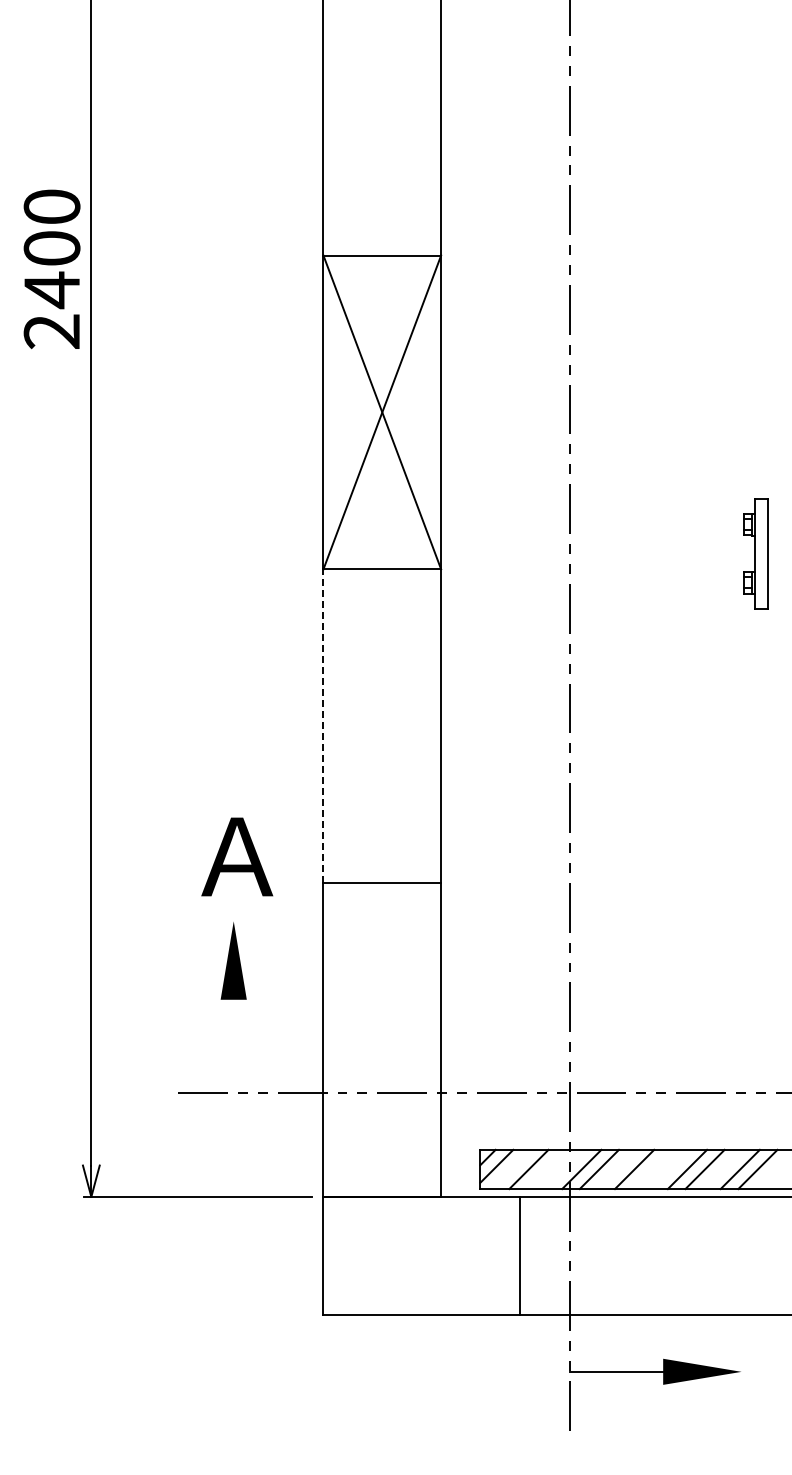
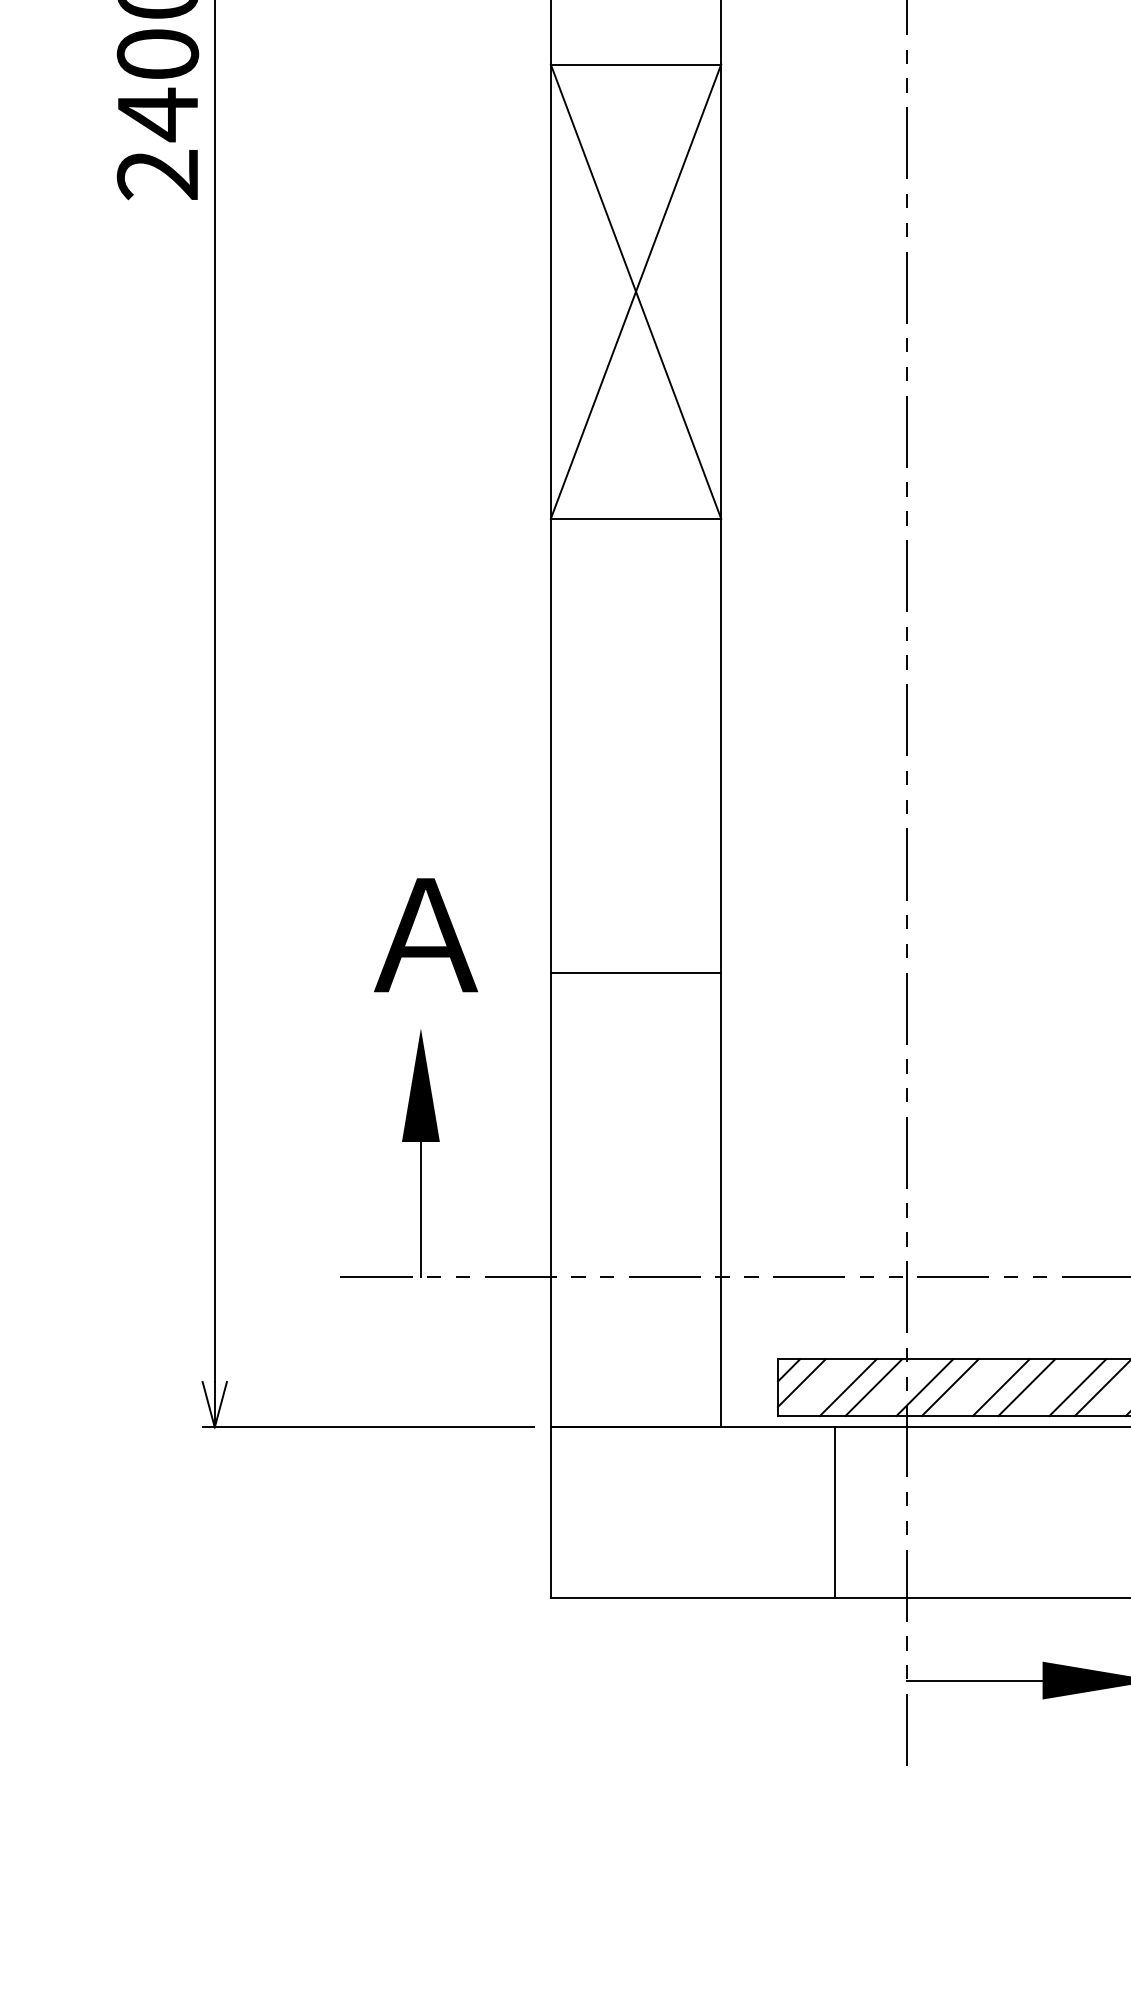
line: (323, 726) -> (550, 746), dashed -> solid
line: (233, 1046) -> (420, 1209), added
line: (546, 1169) -> (873, 1387), added
line: (651, 1169) -> (1025, 1387), added

